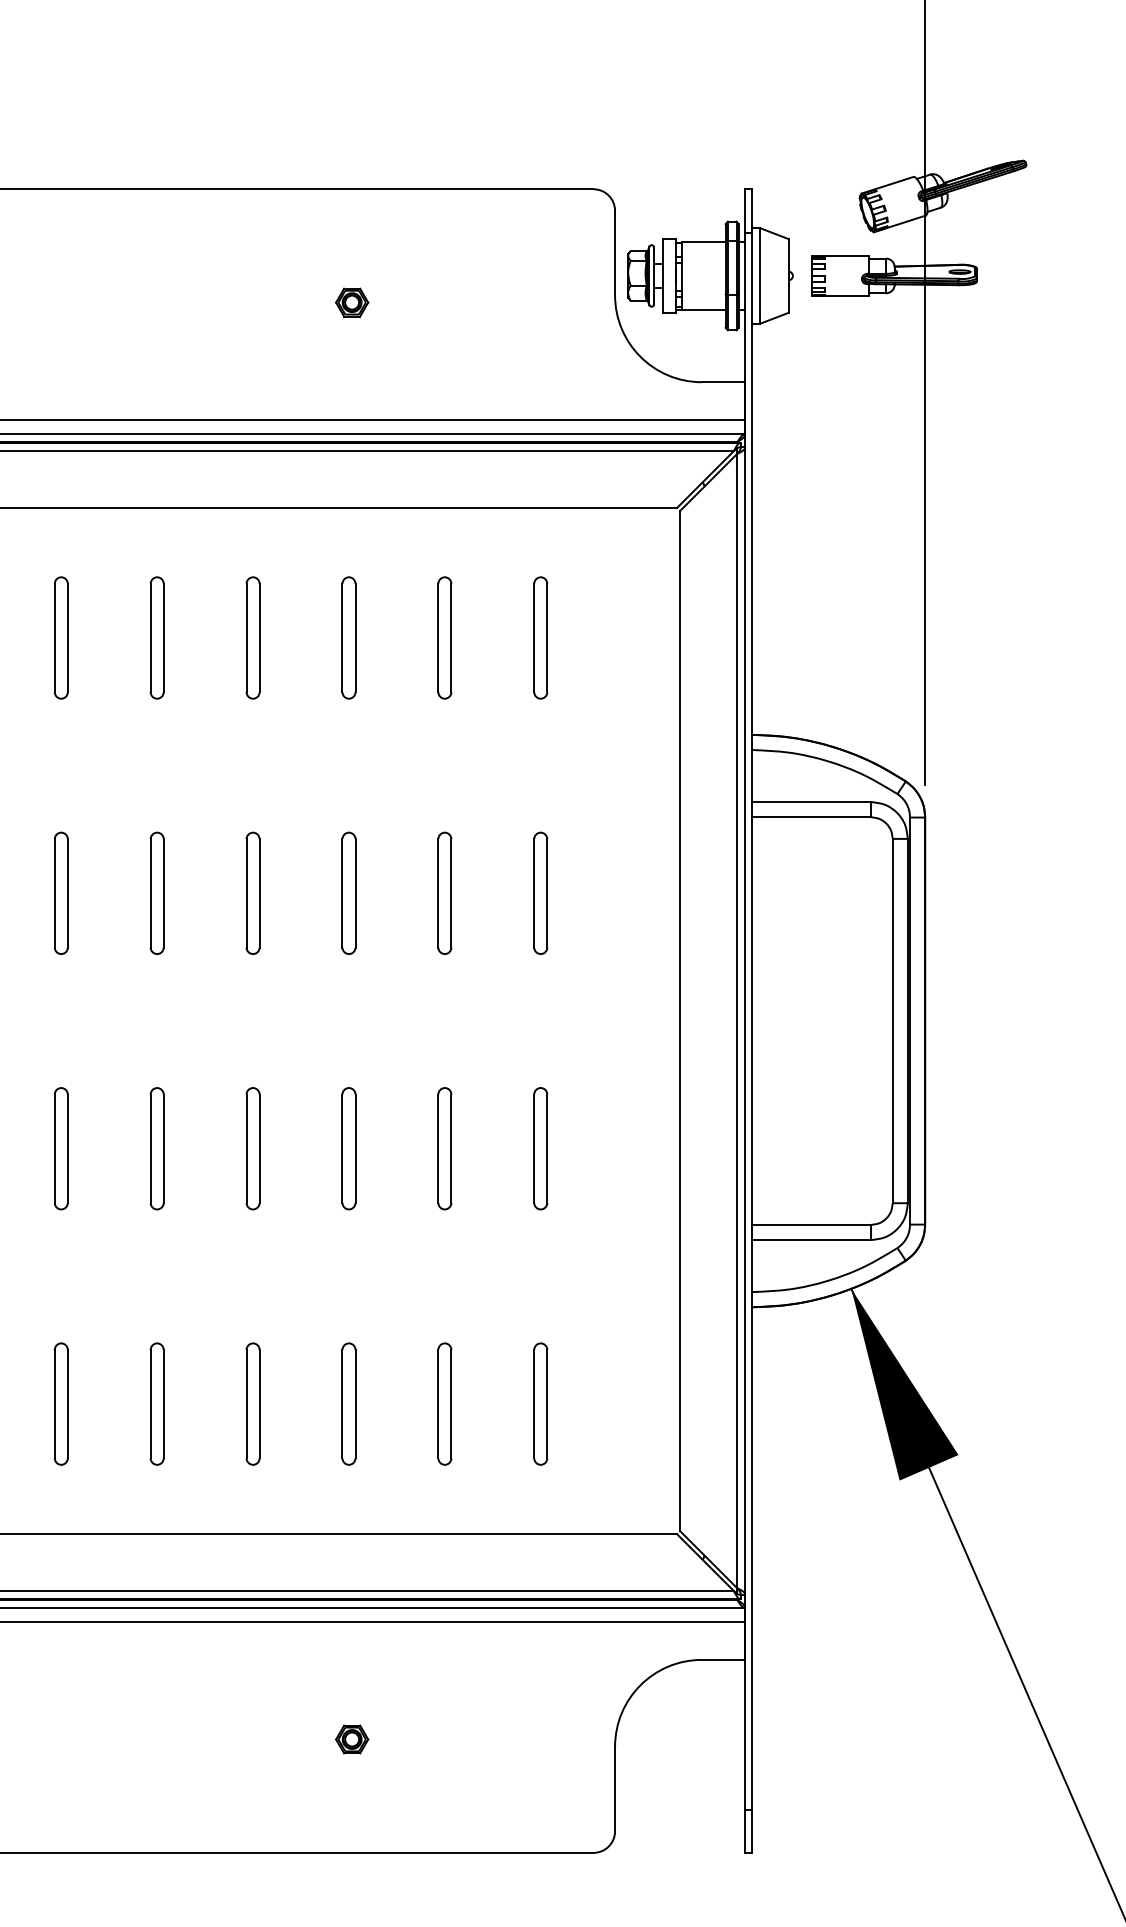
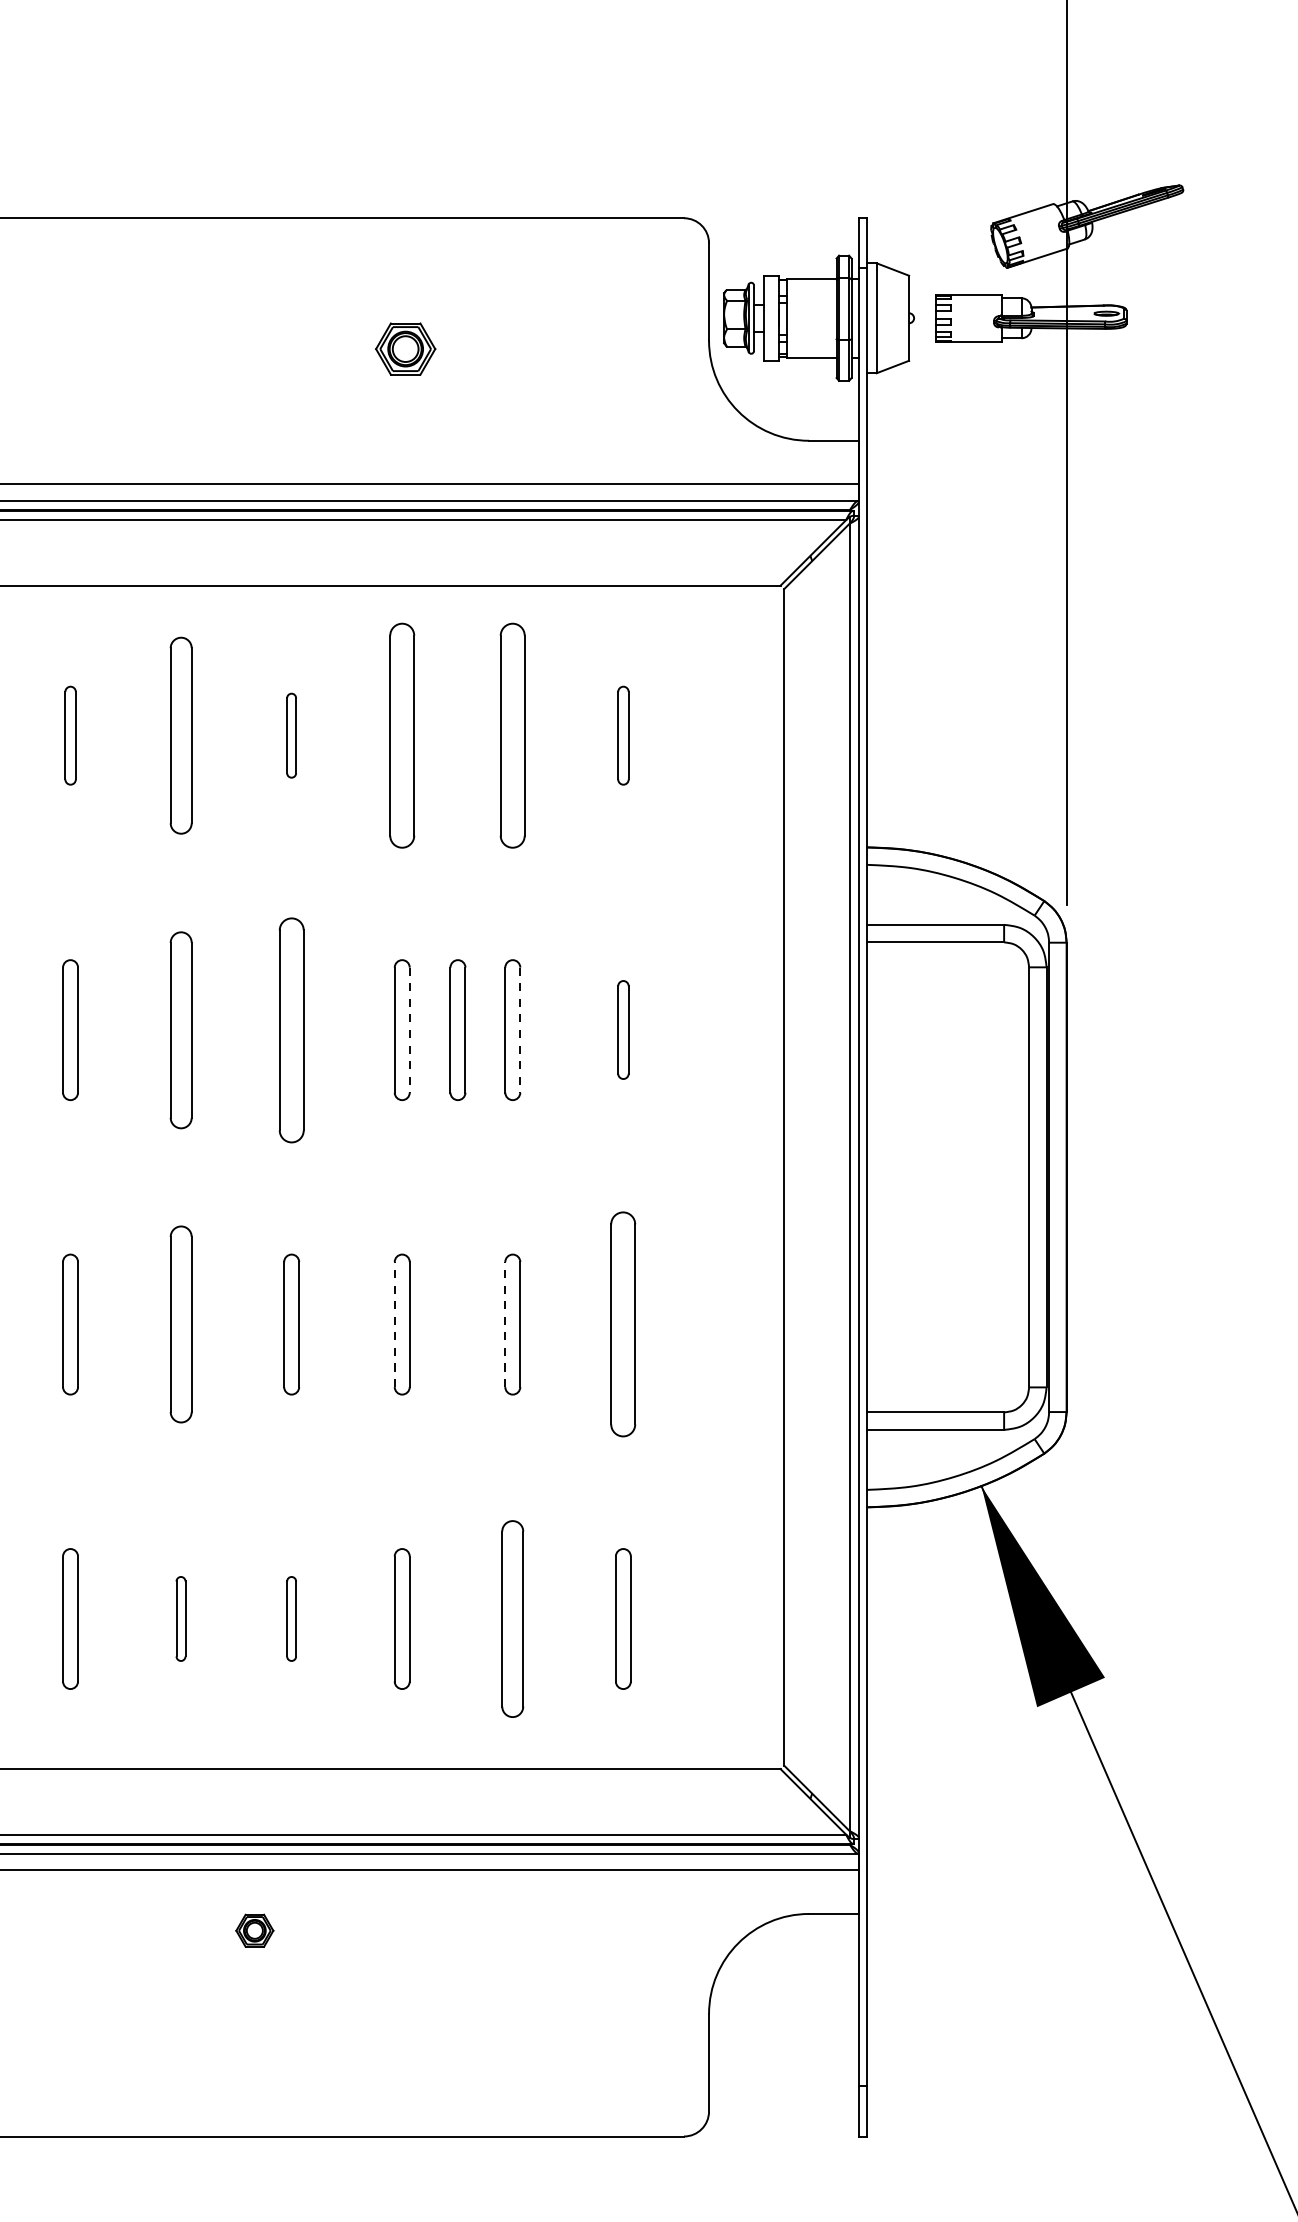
part: (352, 302) -> (406, 348), size x1.6
part: (61, 637) -> (70, 735), size x0.7
part: (156, 637) -> (180, 735), size x1.4
part: (252, 637) -> (290, 735), size x0.6
part: (348, 637) -> (401, 735), size x1.6
part: (444, 637) -> (512, 735), size x1.6
part: (540, 637) -> (623, 735), size x0.7
part: (156, 892) -> (180, 1029), size x1.4
part: (252, 892) -> (290, 1029), size x1.6
part: (397, 892) -> (458, 1029), added
part: (540, 892) -> (623, 1029), size x0.7
line: (355, 893) -> (409, 1030), solid -> dashed
line: (451, 893) -> (520, 1030), solid -> dashed
part: (156, 1148) -> (180, 1324), size x1.4
line: (342, 1148) -> (394, 1324), solid -> dashed
line: (438, 1148) -> (505, 1324), solid -> dashed
part: (540, 1148) -> (623, 1324), size x1.6
part: (156, 1403) -> (180, 1618), size x0.6
part: (252, 1403) -> (290, 1618), size x0.6
part: (444, 1403) -> (512, 1618), size x1.4
part: (352, 1739) -> (255, 1930), moved

